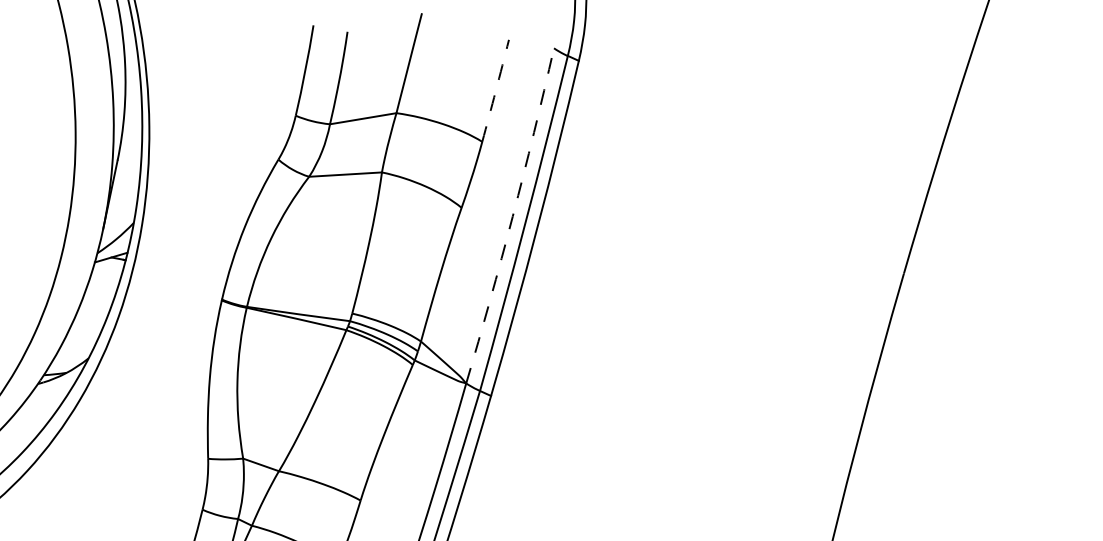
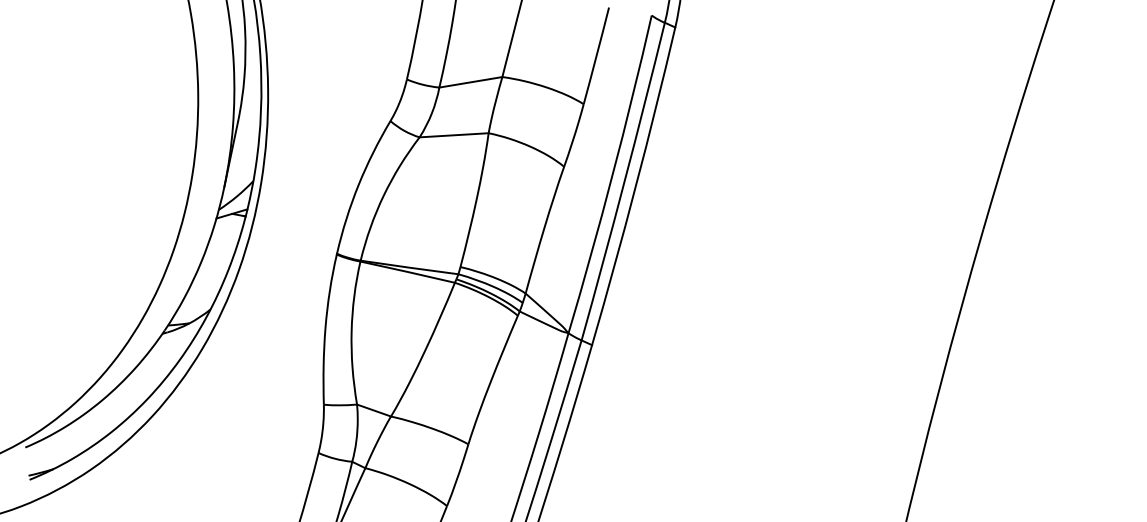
arc: (495, 90) -> (596, 55), dashed -> solid
arc: (512, 217) -> (612, 175), dashed -> solid

